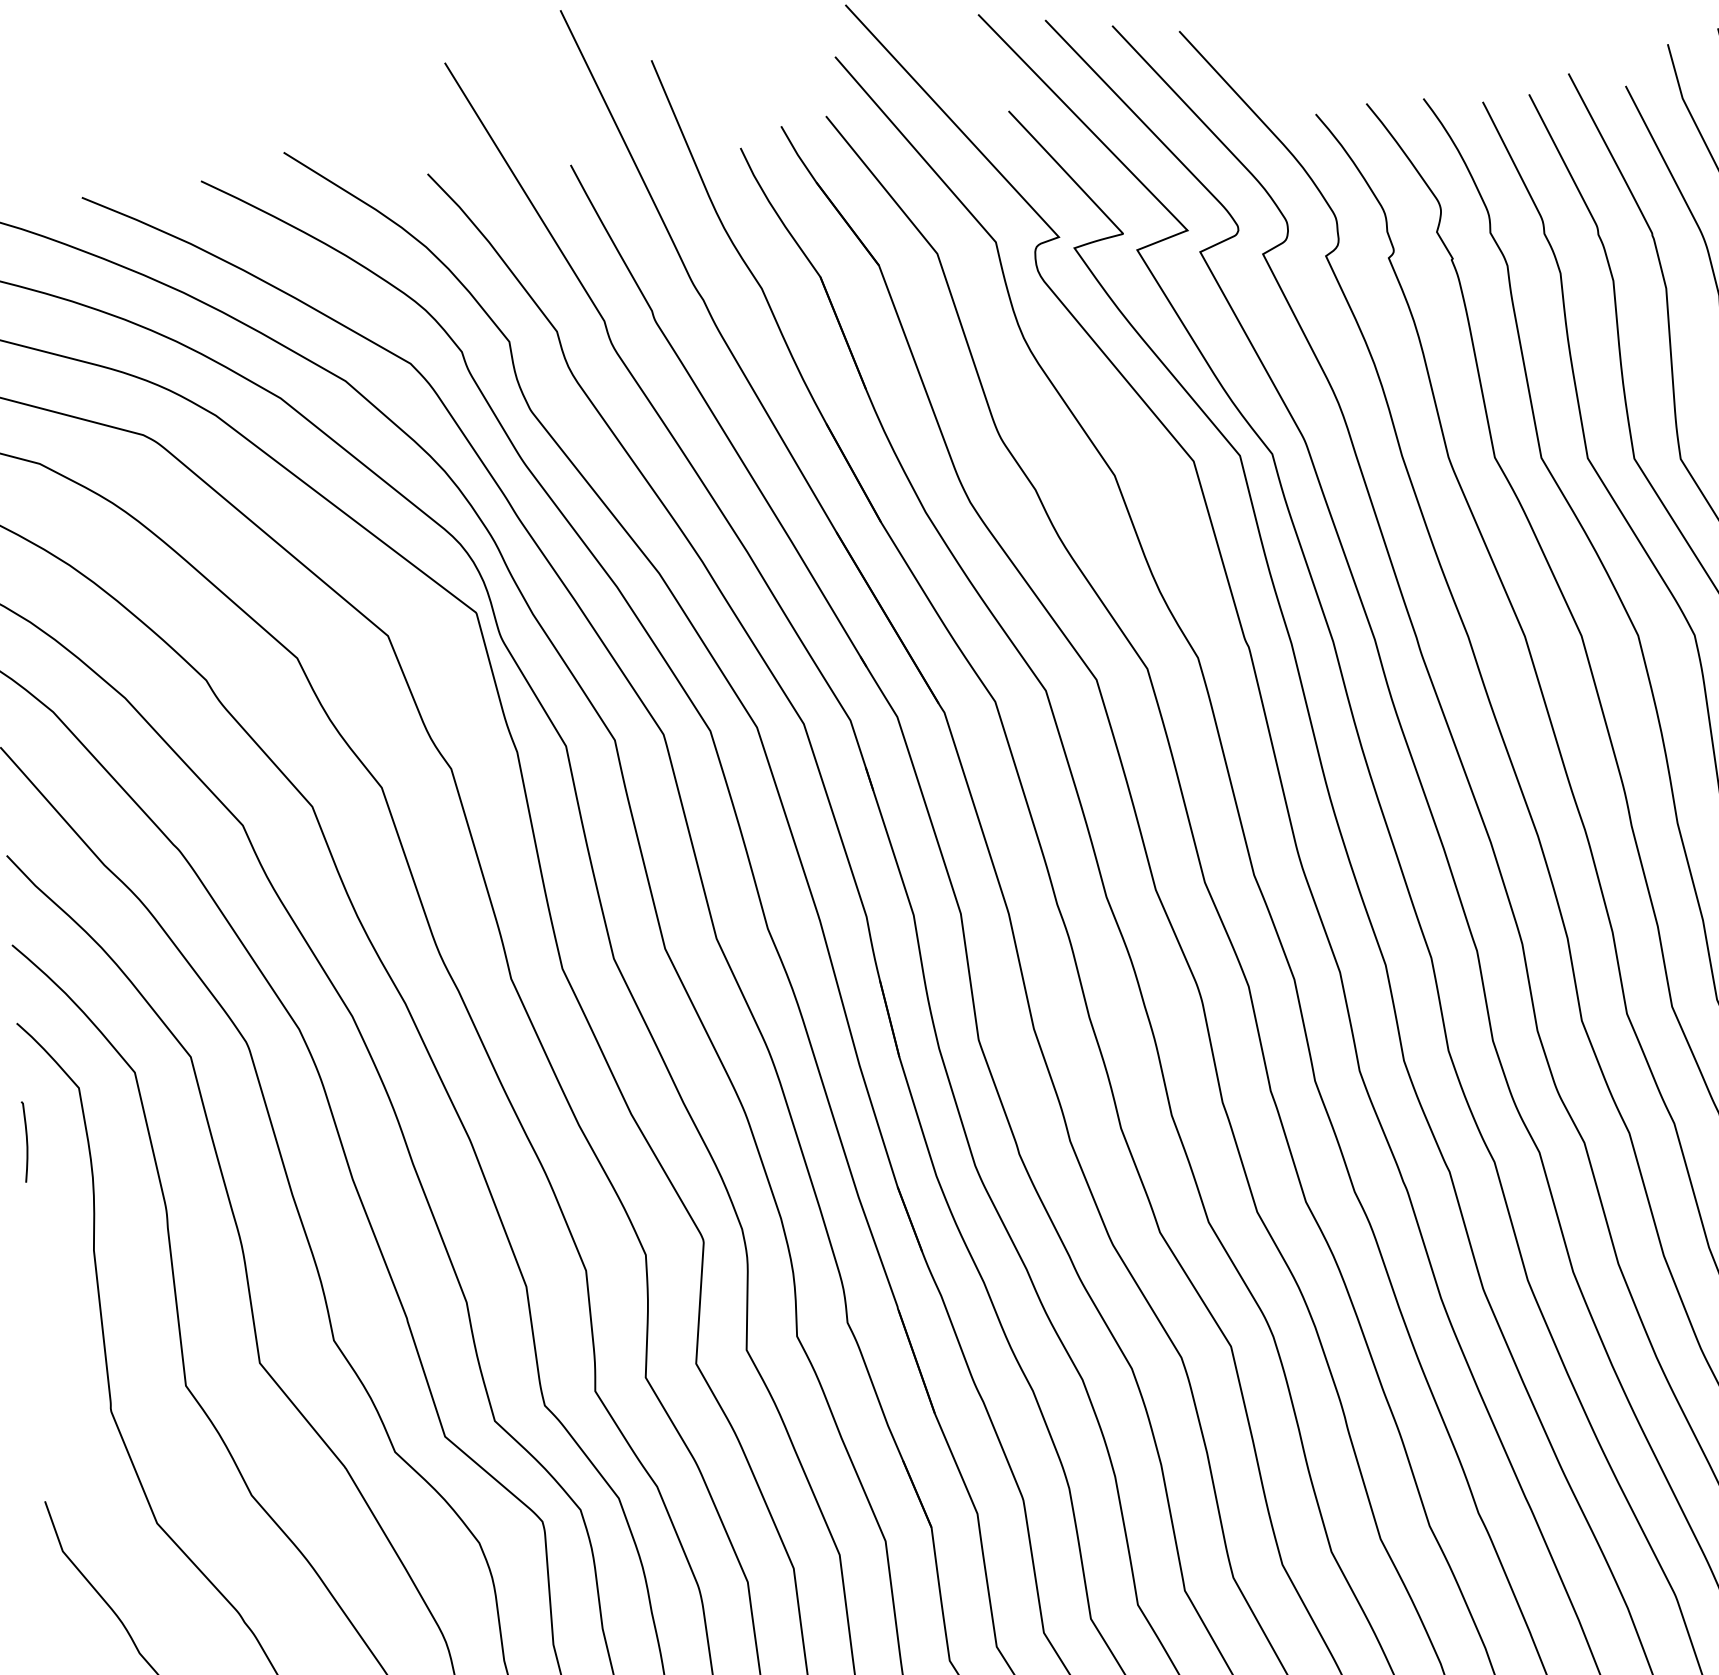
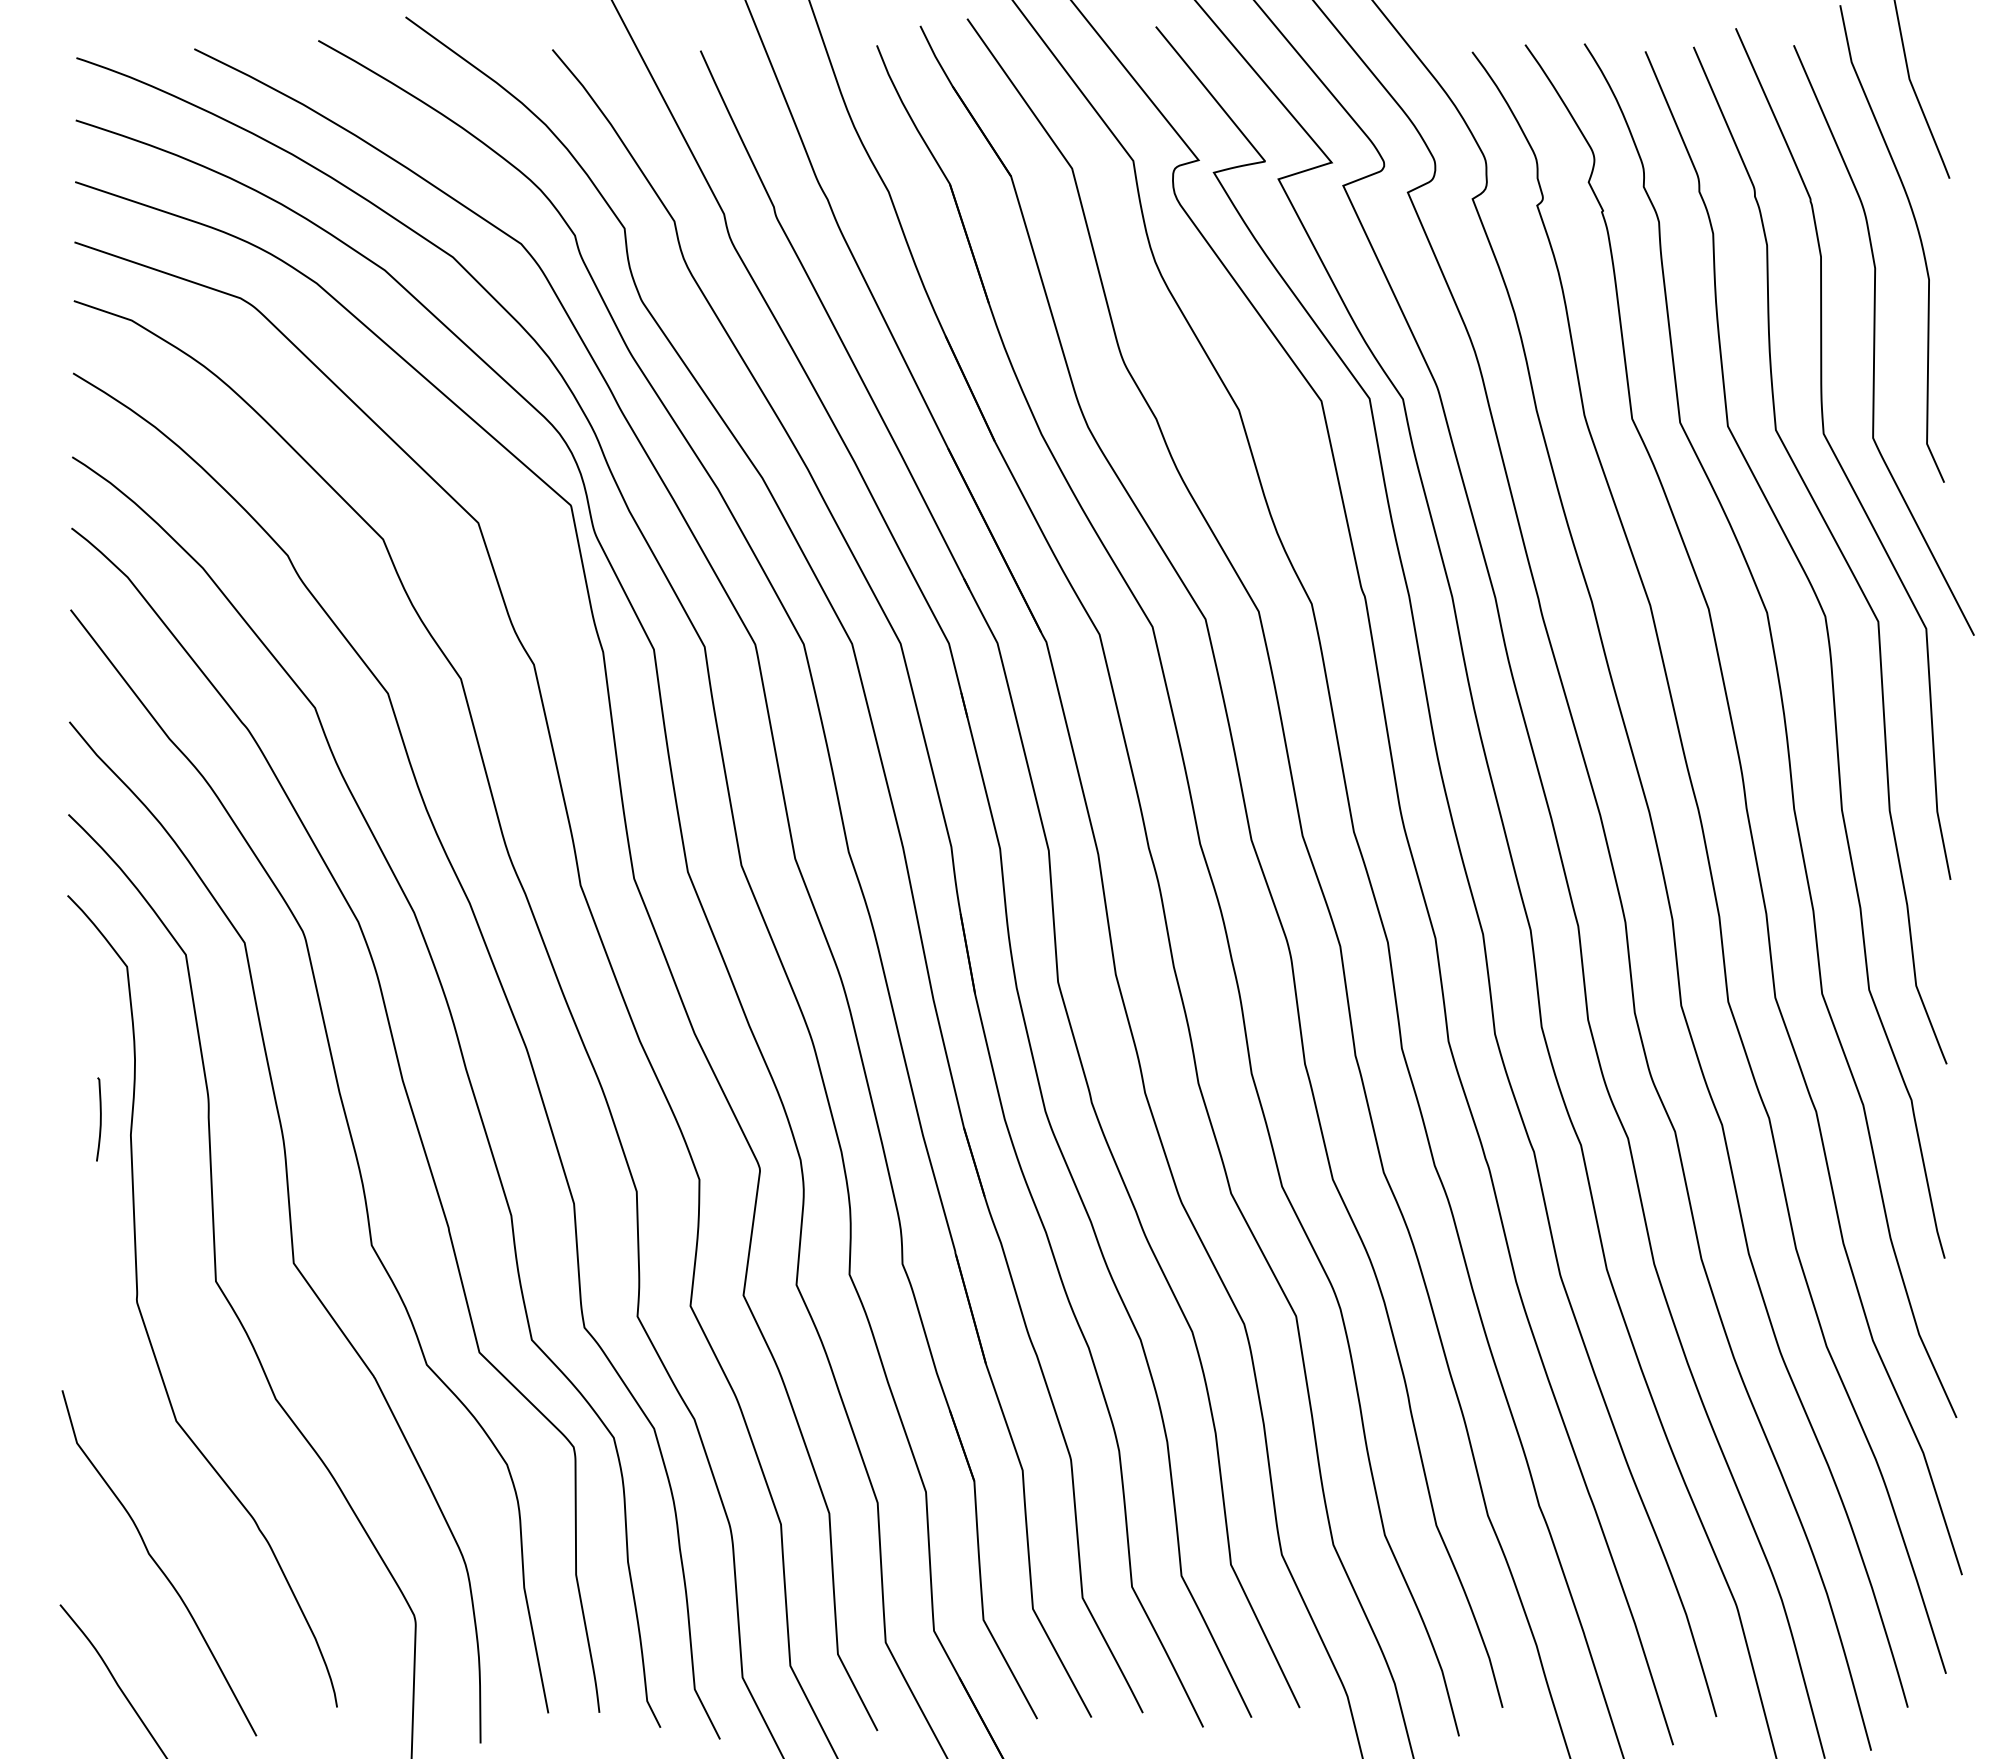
curve: (25, 1141) -> (99, 1119), moved

